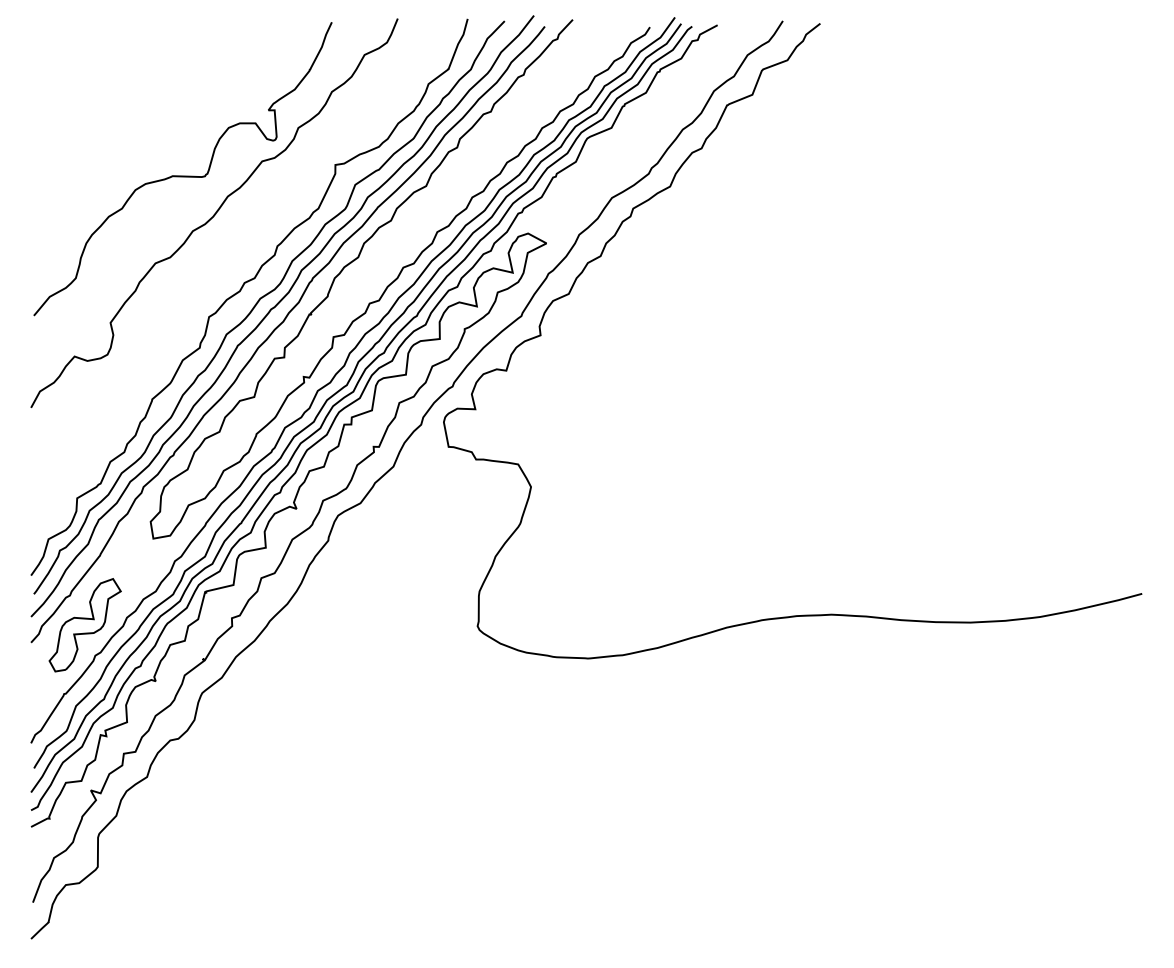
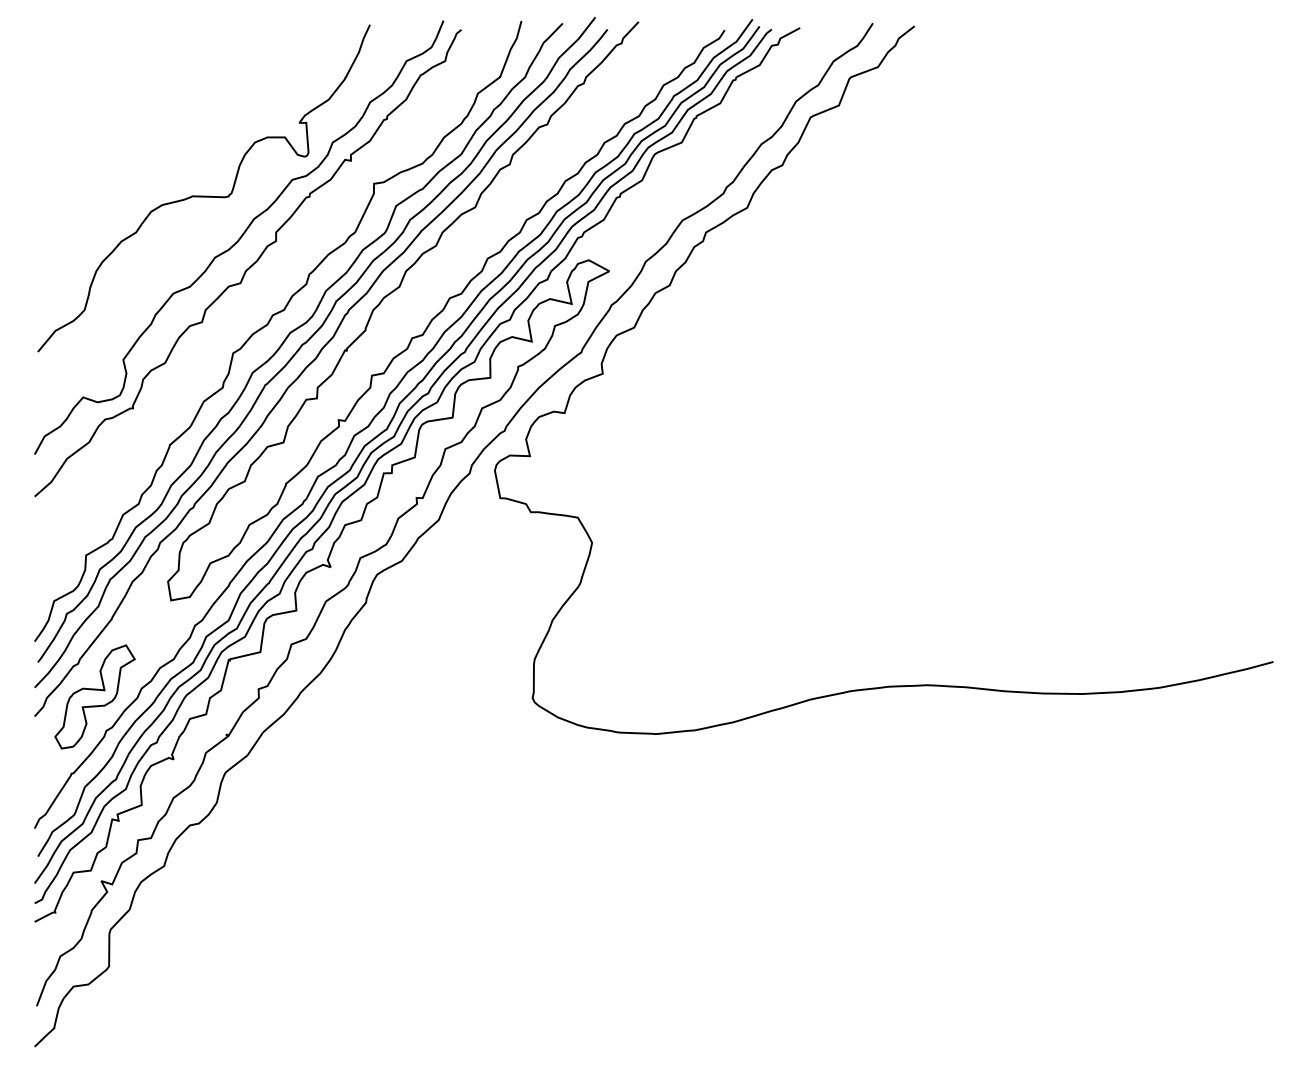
curve: (225, 237) -> (251, 264), added

